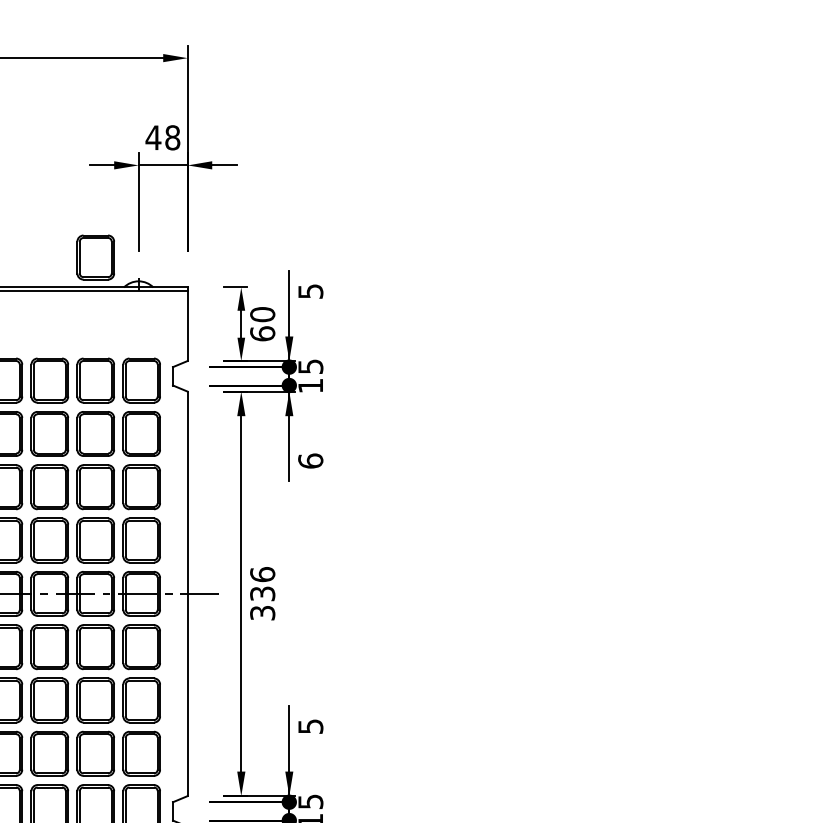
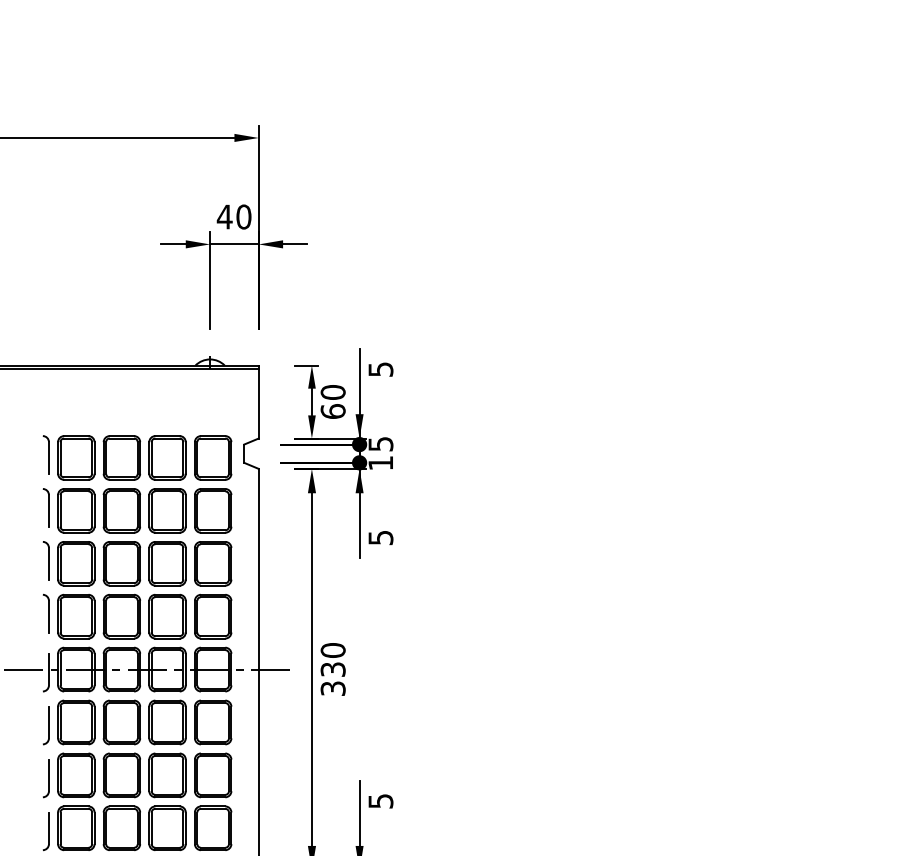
text: (172, 137) -> (243, 216), 48 -> 40
part: (95, 257) -> (167, 335), removed
text: (310, 460) -> (380, 537), 6 -> 5
text: (262, 573) -> (332, 649), 336 -> 330

